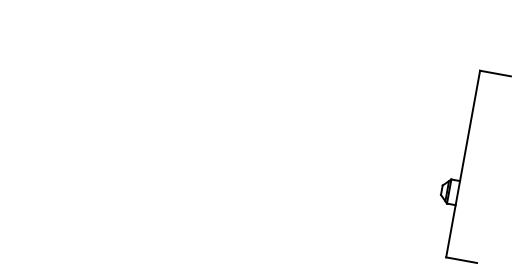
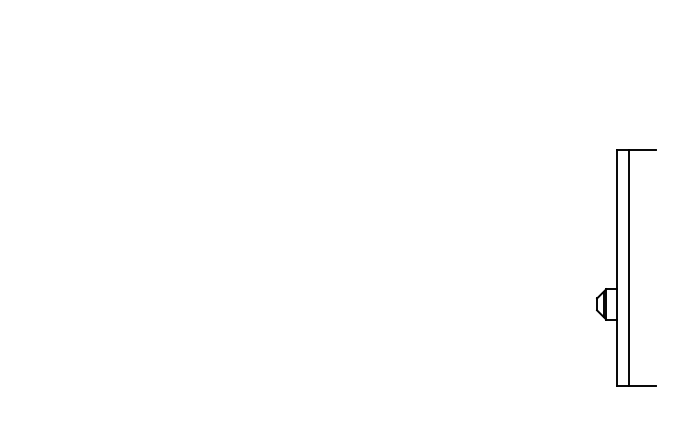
line: (472, 165) -> (628, 267), added

